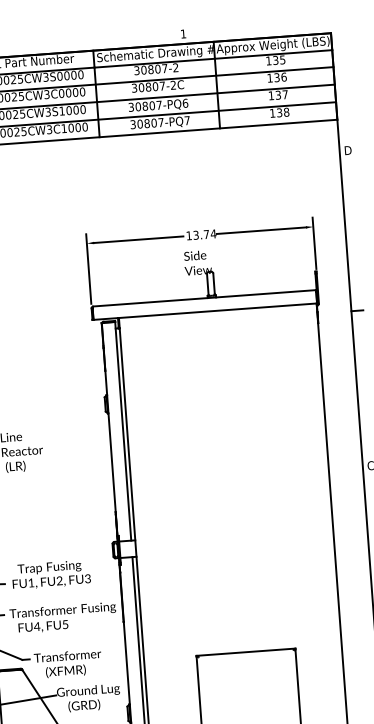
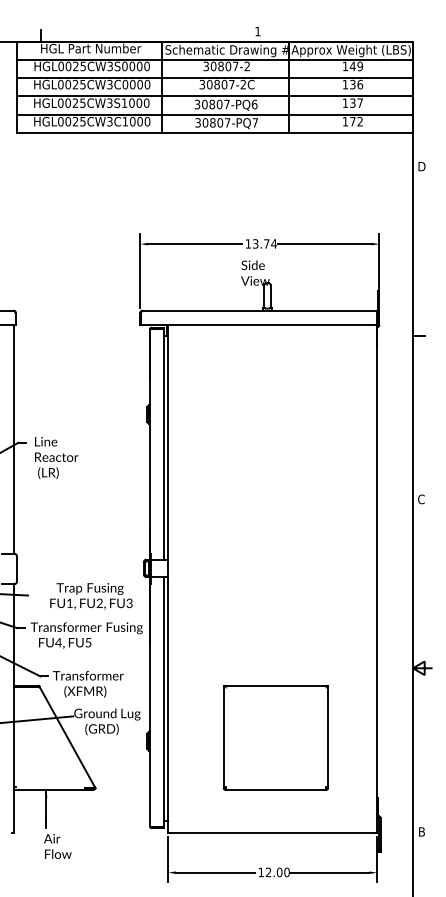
text: (279, 60) -> (356, 66), 135 -> 149
text: (283, 112) -> (356, 121), 138 -> 172
text: (51, 574) -> (91, 596), moved

